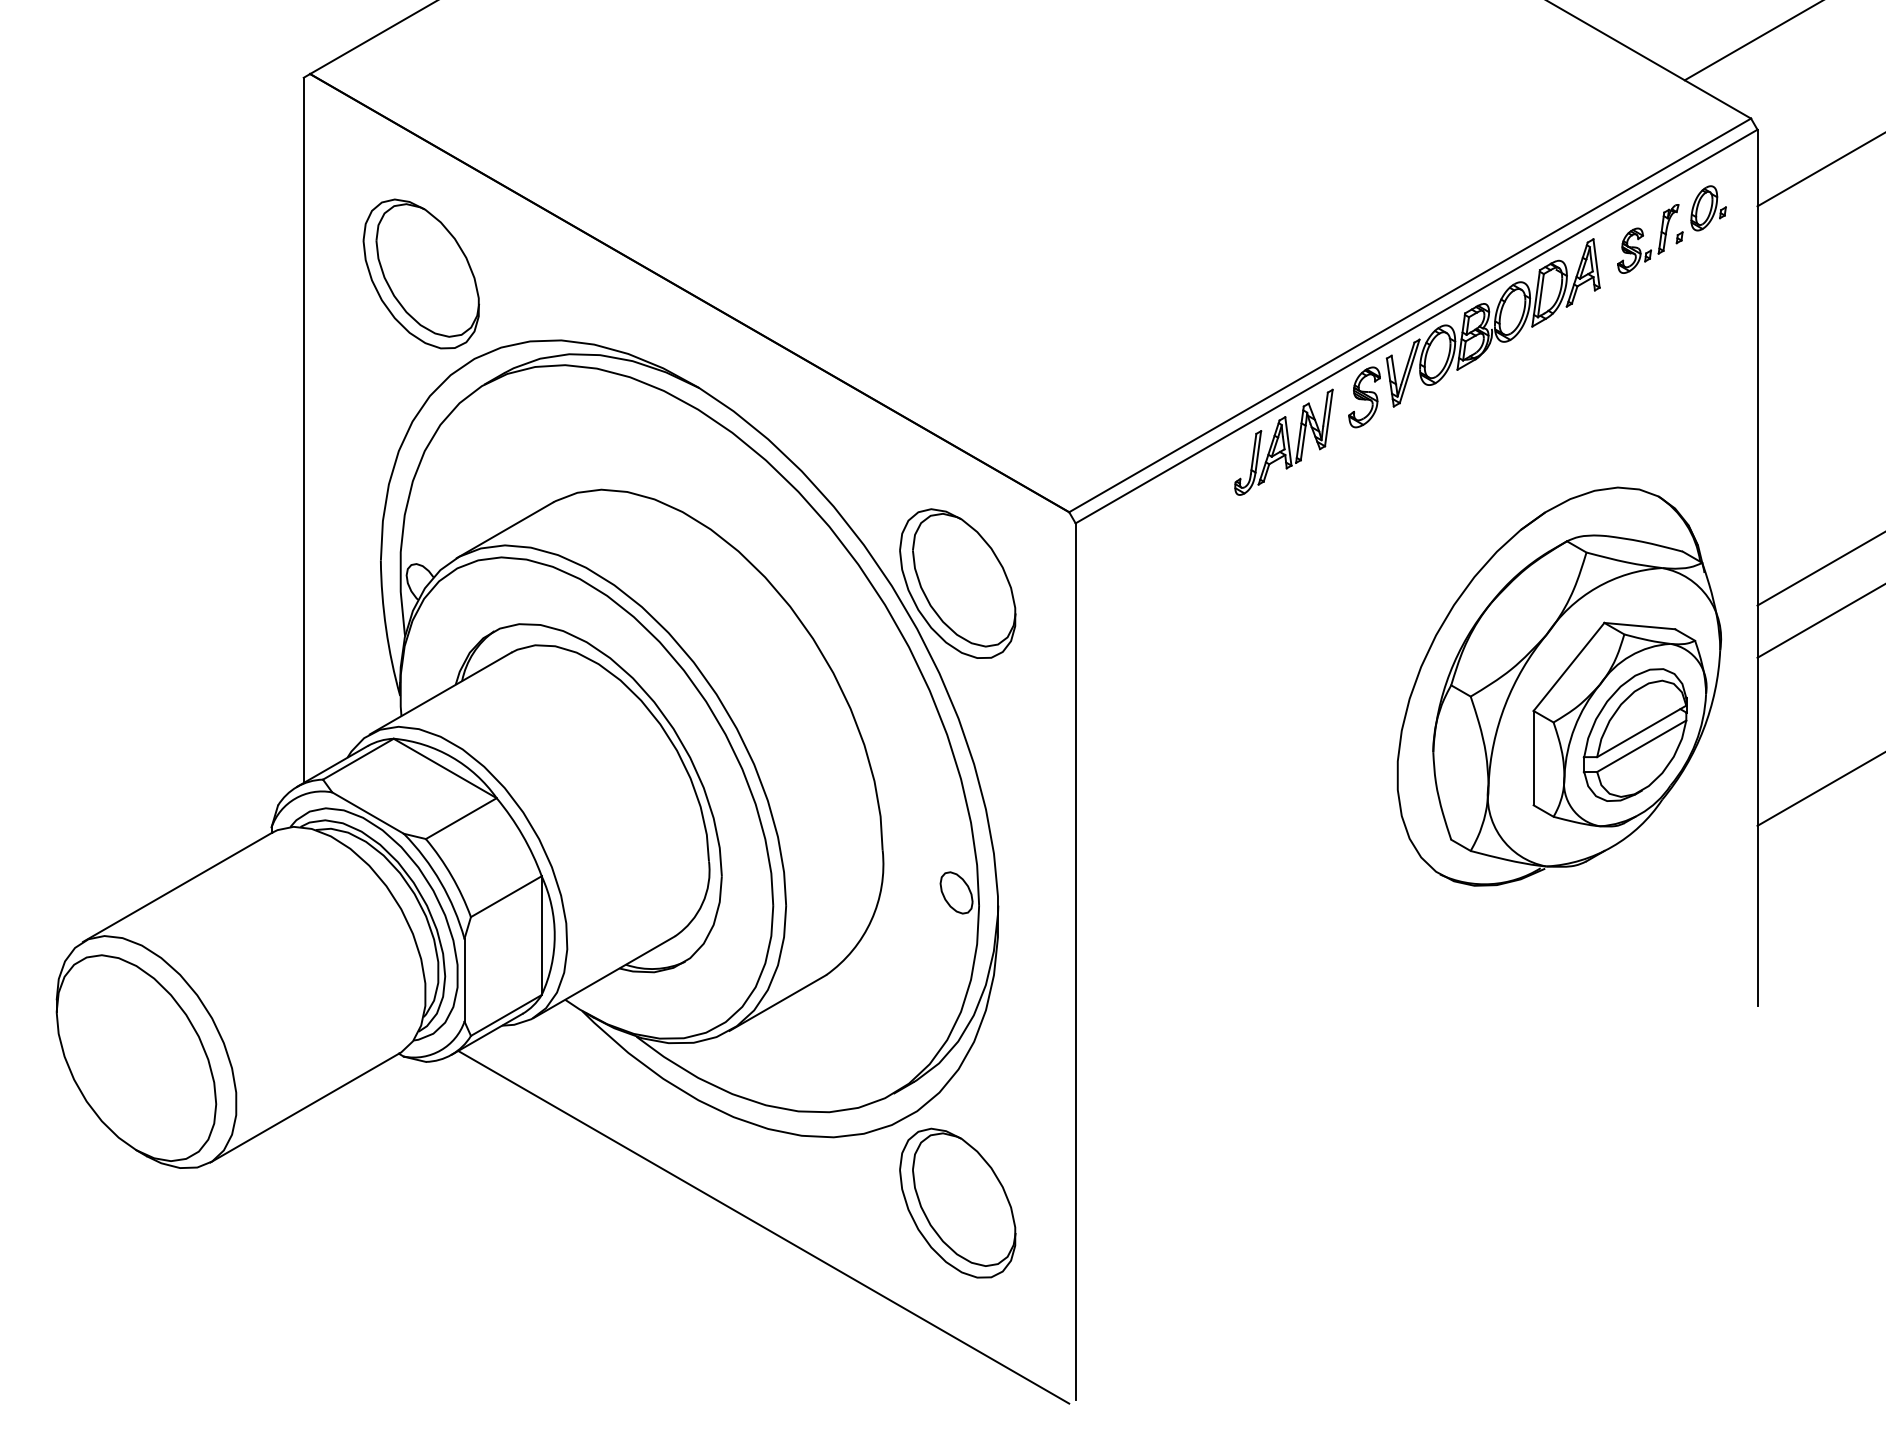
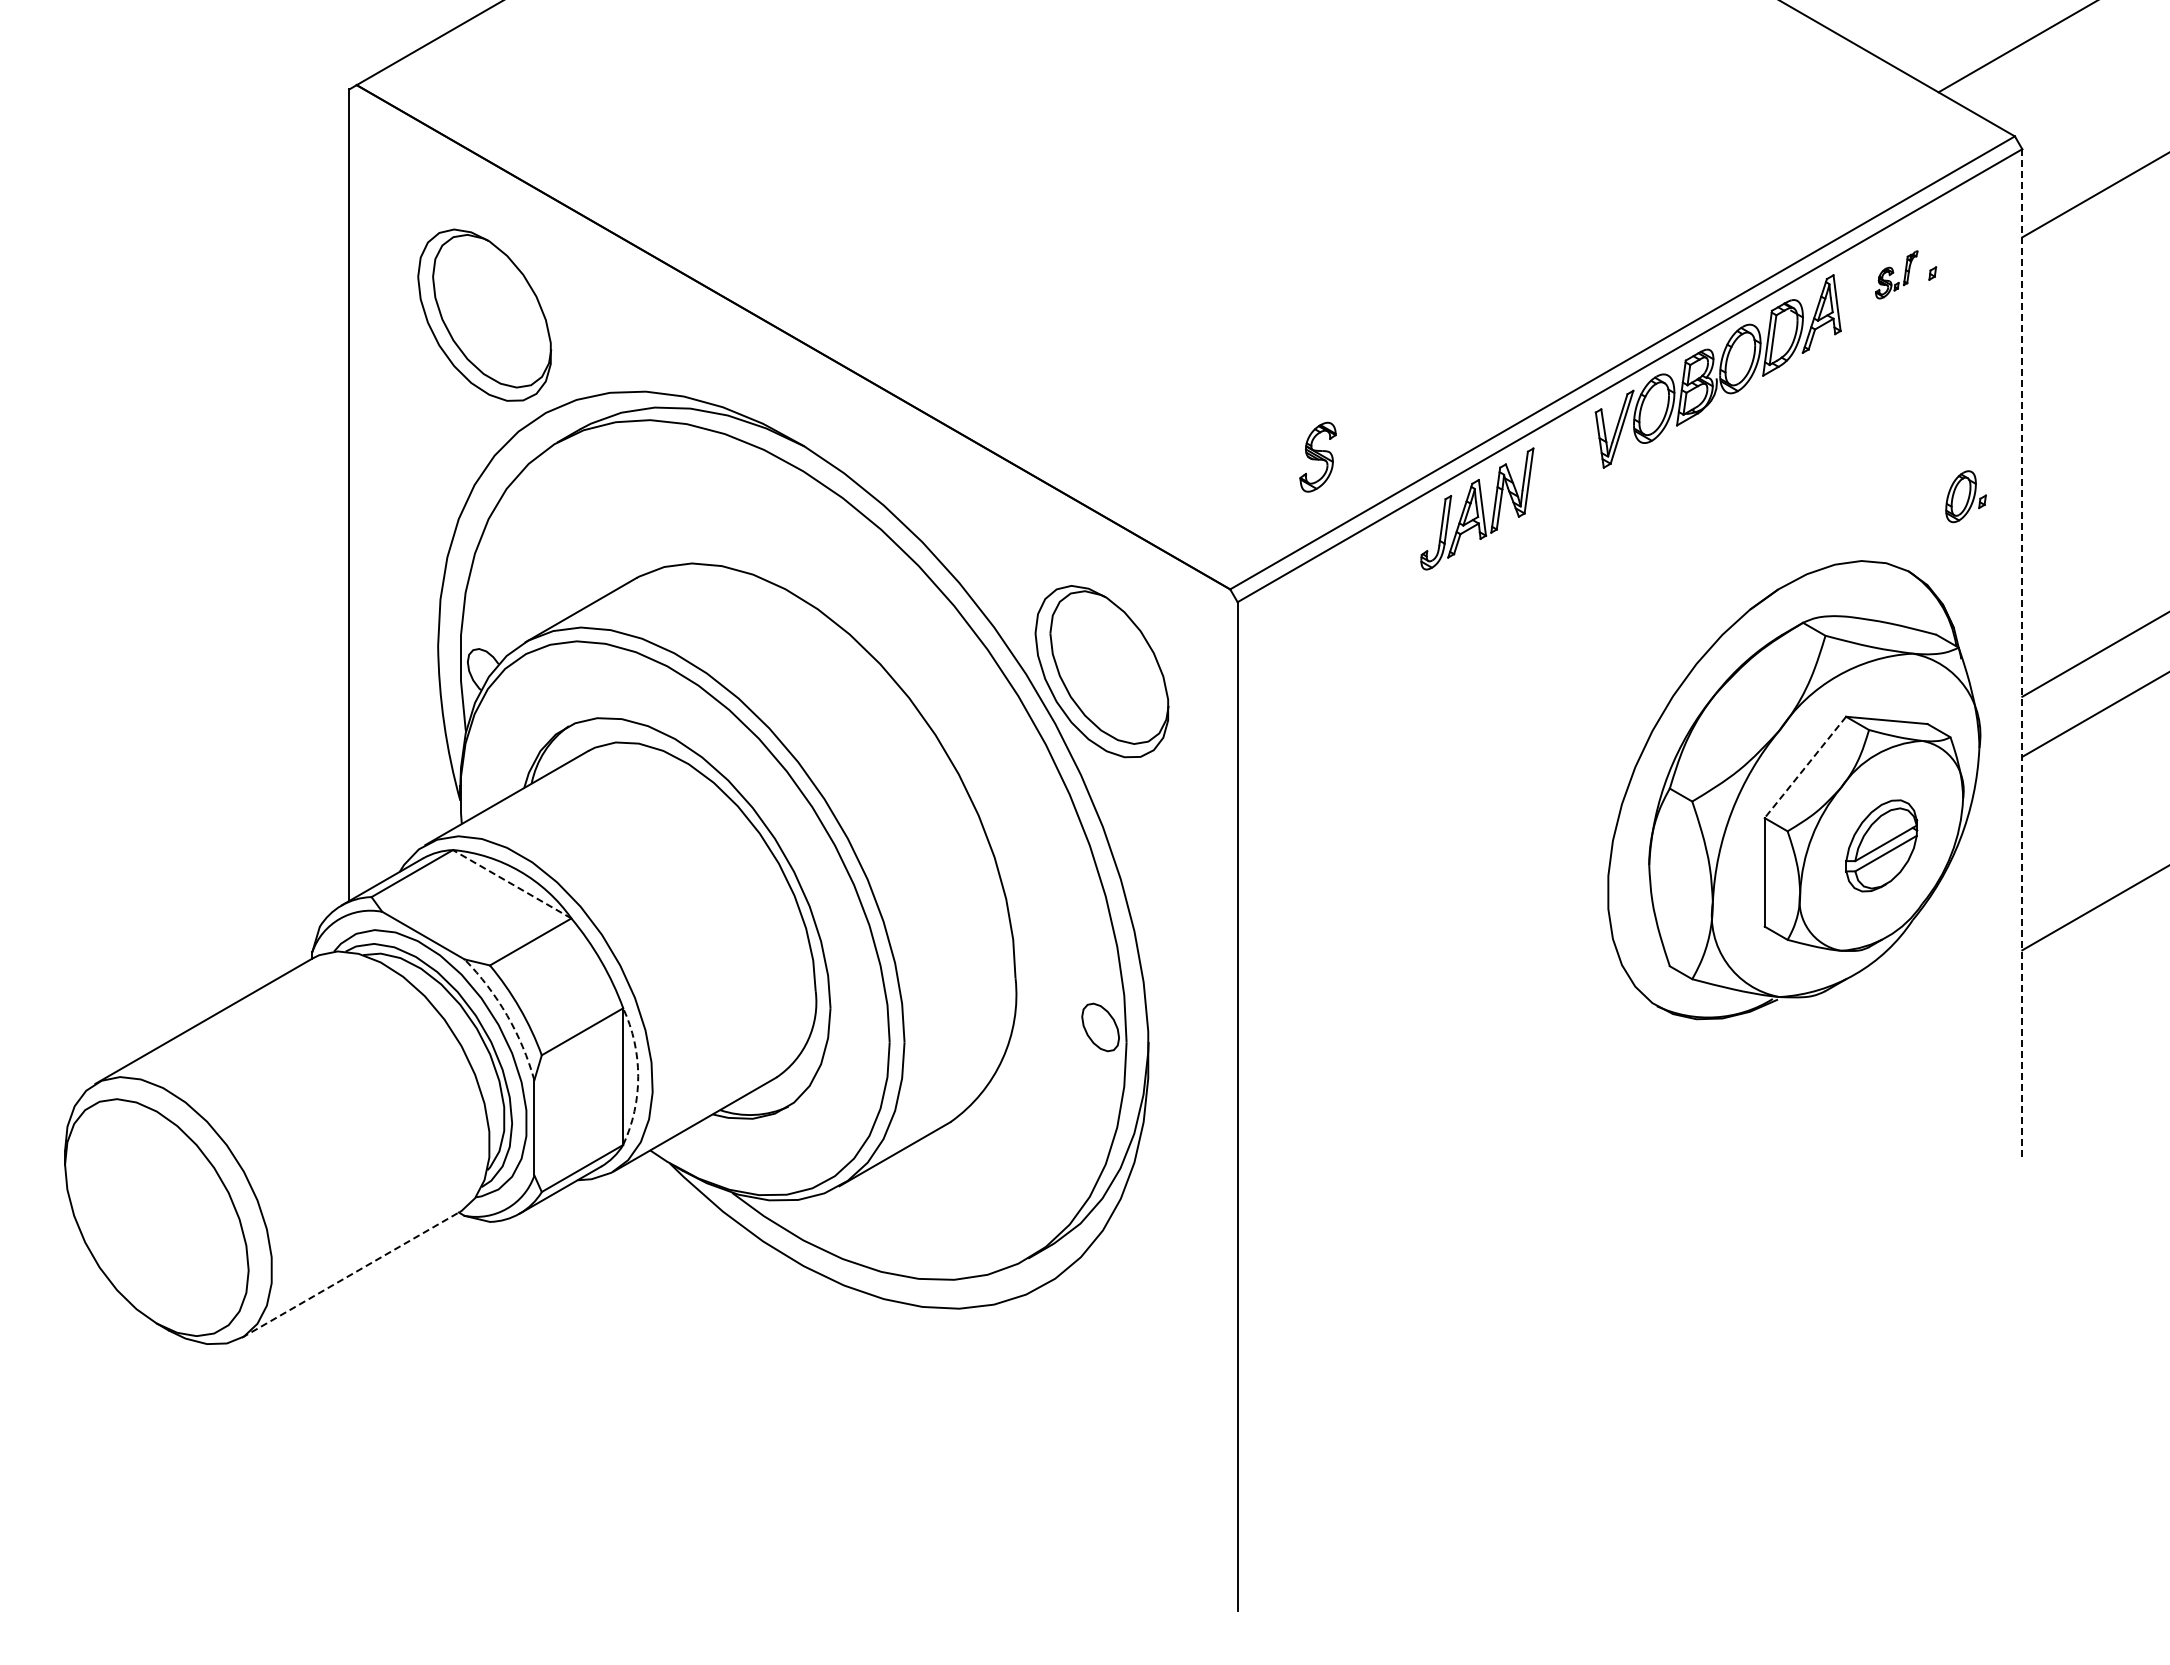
part: (1708, 208) -> (1965, 496), moved
part: (1648, 238) -> (1896, 274), size x0.6
part: (1364, 396) -> (1317, 456), moved
line: (1757, 568) -> (2022, 654), solid -> dashed
line: (1569, 667) -> (1805, 767), solid -> dashed
part: (1635, 734) -> (1881, 845), size x0.6
line: (444, 768) -> (511, 884), solid -> dashed
arc: (441, 882) -> (507, 1015), solid -> dashed
arc: (554, 935) -> (638, 1076), solid -> dashed
line: (304, 1107) -> (350, 1274), solid -> dashed
part: (957, 1202) -> (1101, 1383), removed
line: (763, 1227) -> (878, 1412), removed

